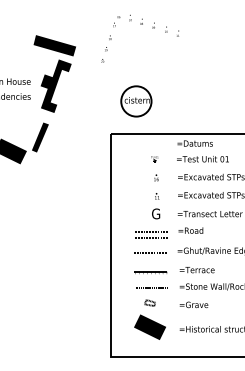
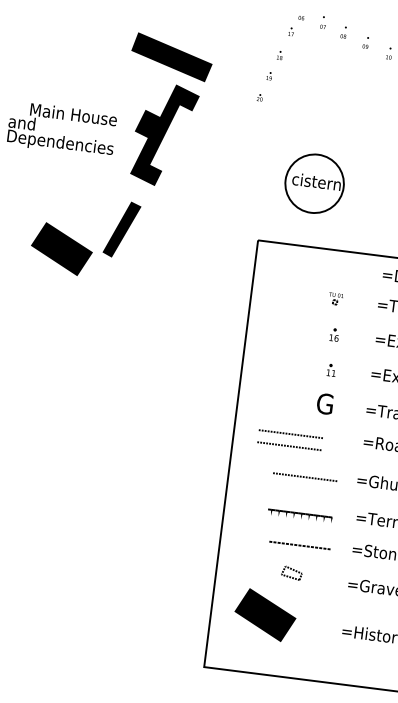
part: (151, 234) -> (290, 439), moved
part: (149, 326) -> (264, 613), moved

